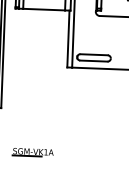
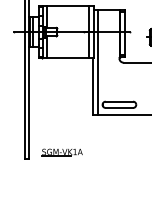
part: (32, 152) -> (61, 152), moved

